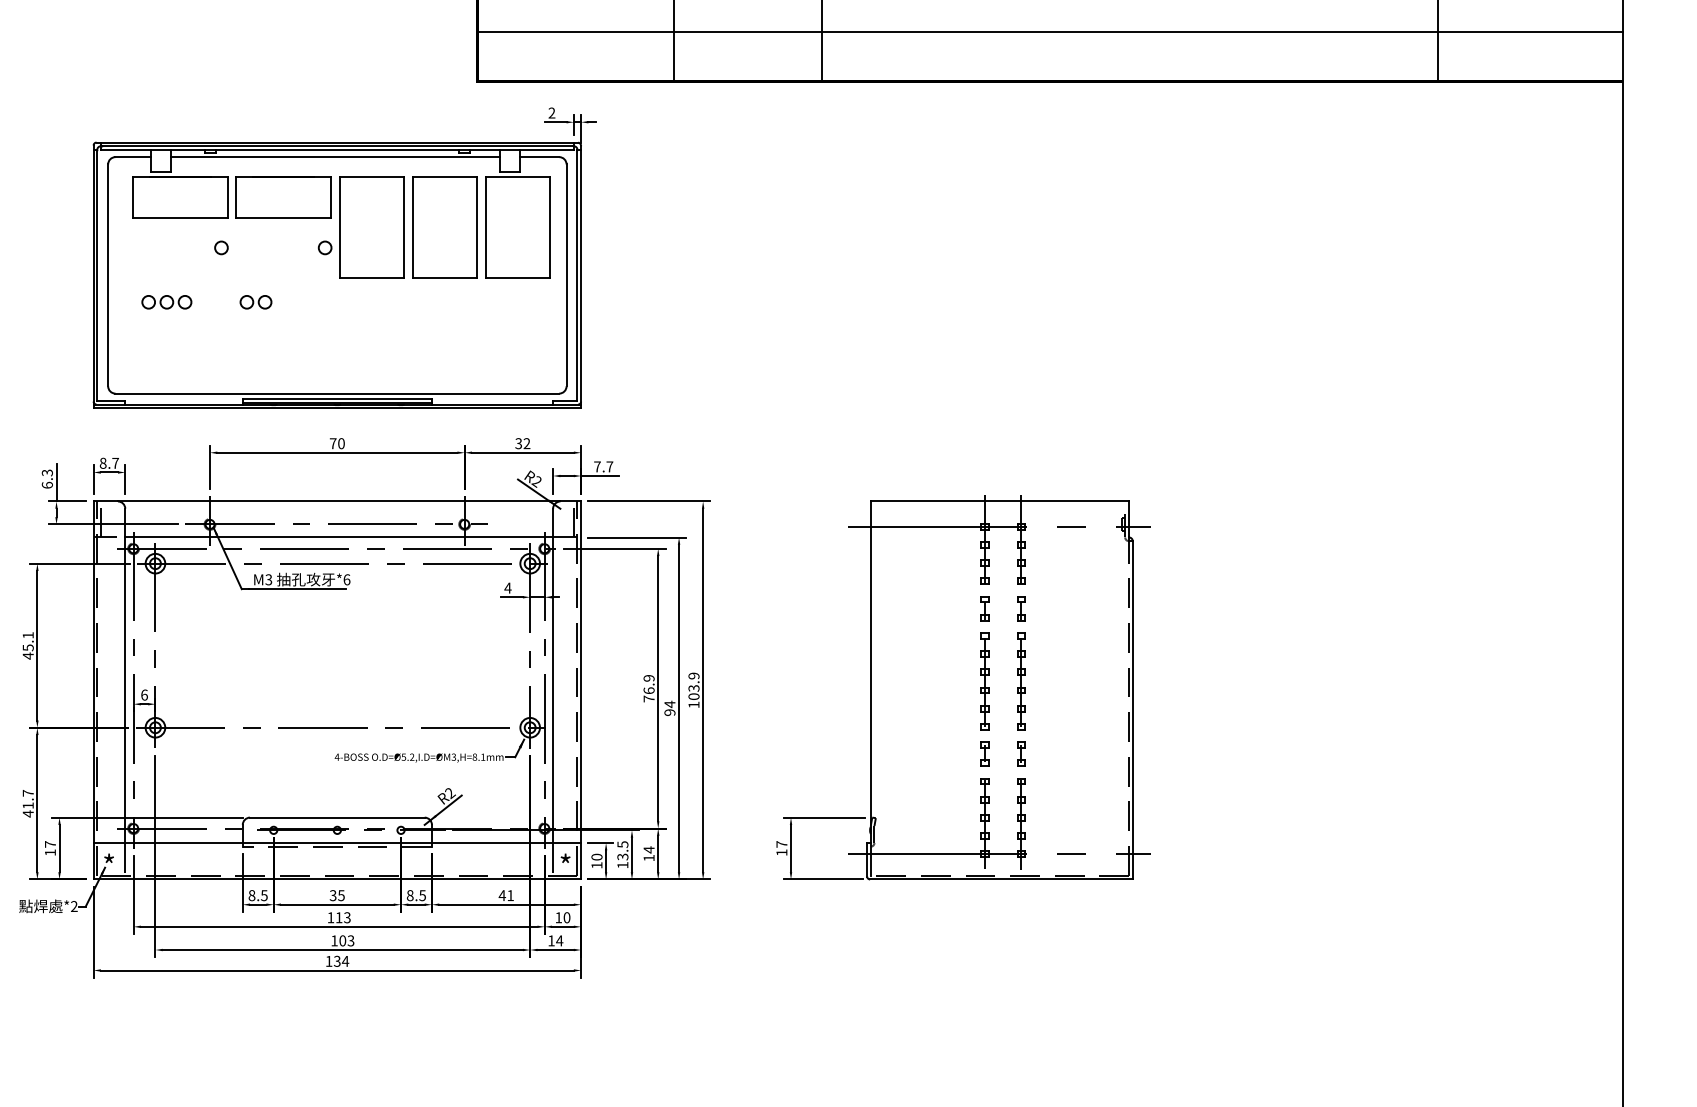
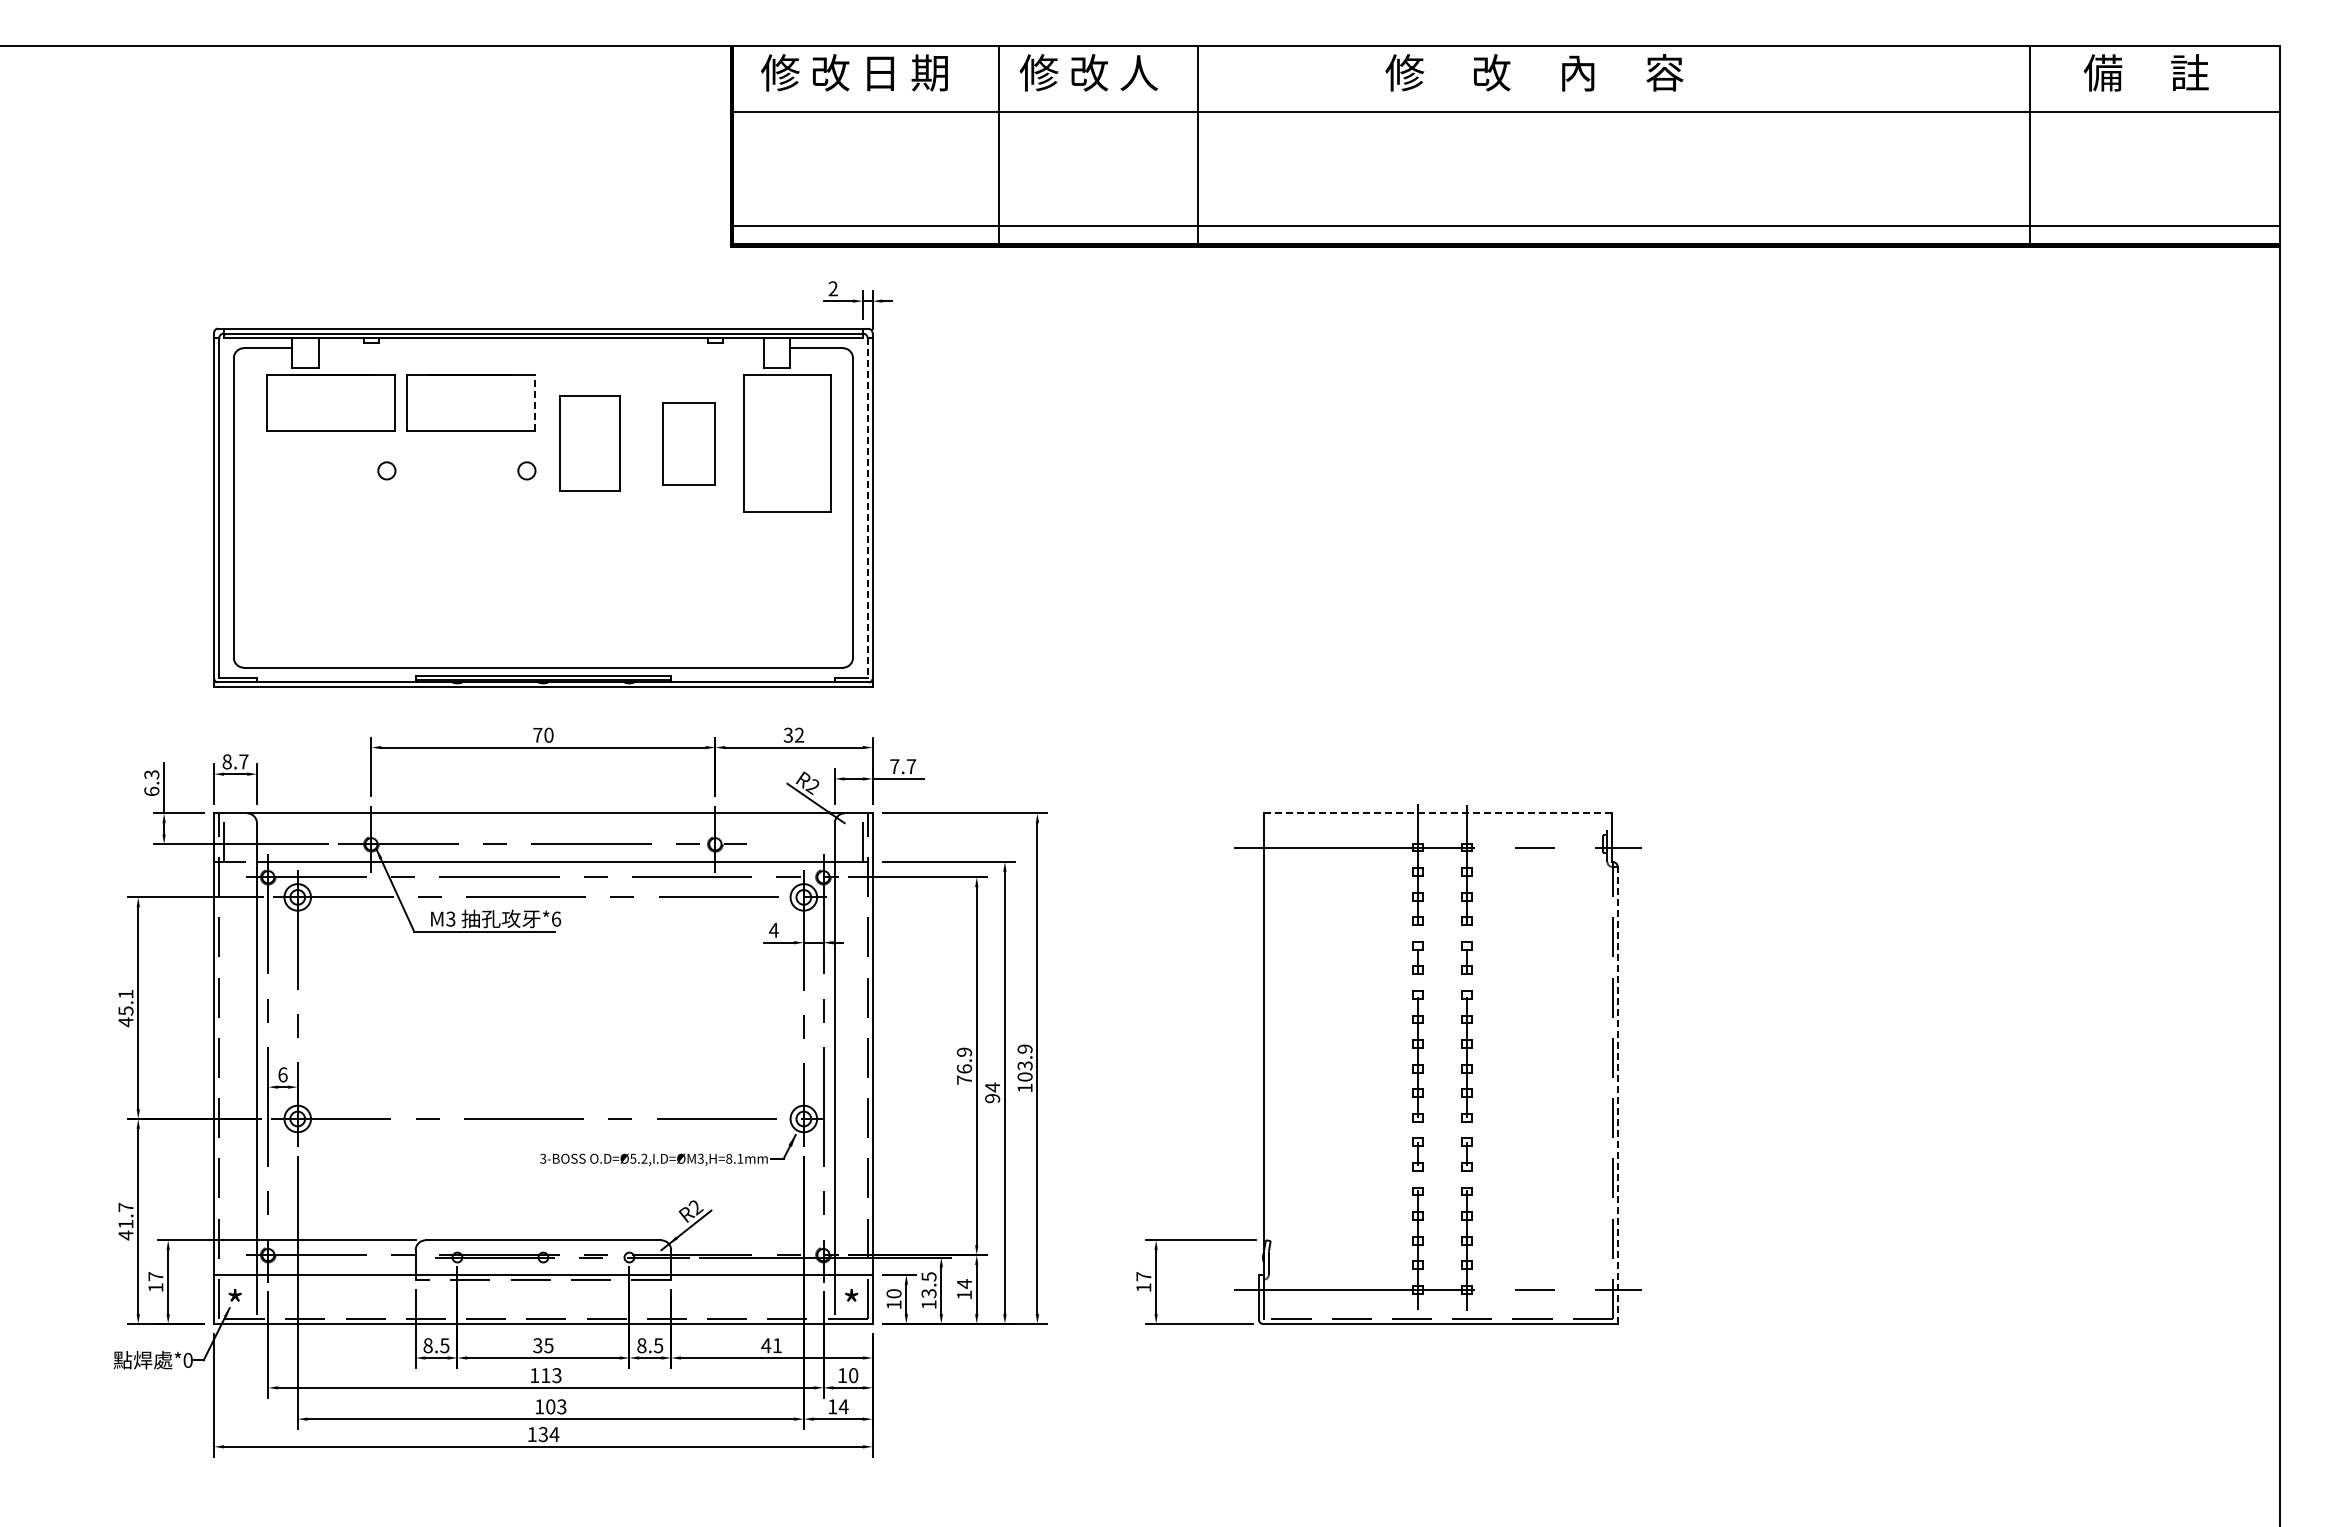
line: (1049, 31) -> (1505, 225), moved
line: (335, 157) -> (540, 348), removed
line: (330, 198) -> (534, 403), solid -> dashed
part: (371, 227) -> (589, 443), size x0.7
part: (444, 227) -> (688, 443), size x0.6
line: (577, 275) -> (867, 507), solid -> dashed
part: (167, 301) -> (313, 543), removed
part: (255, 301) -> (433, 543), removed
line: (1000, 501) -> (1438, 813), solid -> dashed
line: (1132, 709) -> (1617, 1094), solid -> dashed
text: (336, 757) -> (542, 1158), 4-BOSS -> 3-BOSS
text: (73, 906) -> (187, 1360), *2 -> *0

